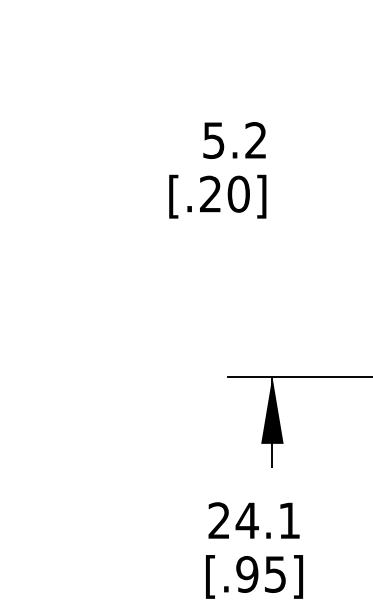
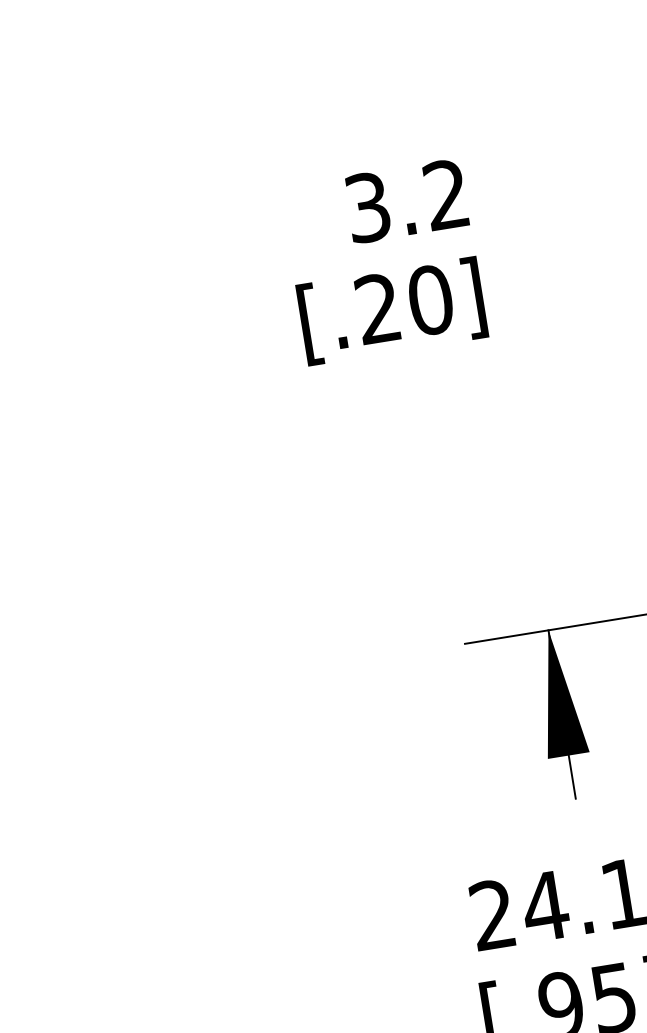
text: (213, 140) -> (367, 207), 5.2 -> 3.2

